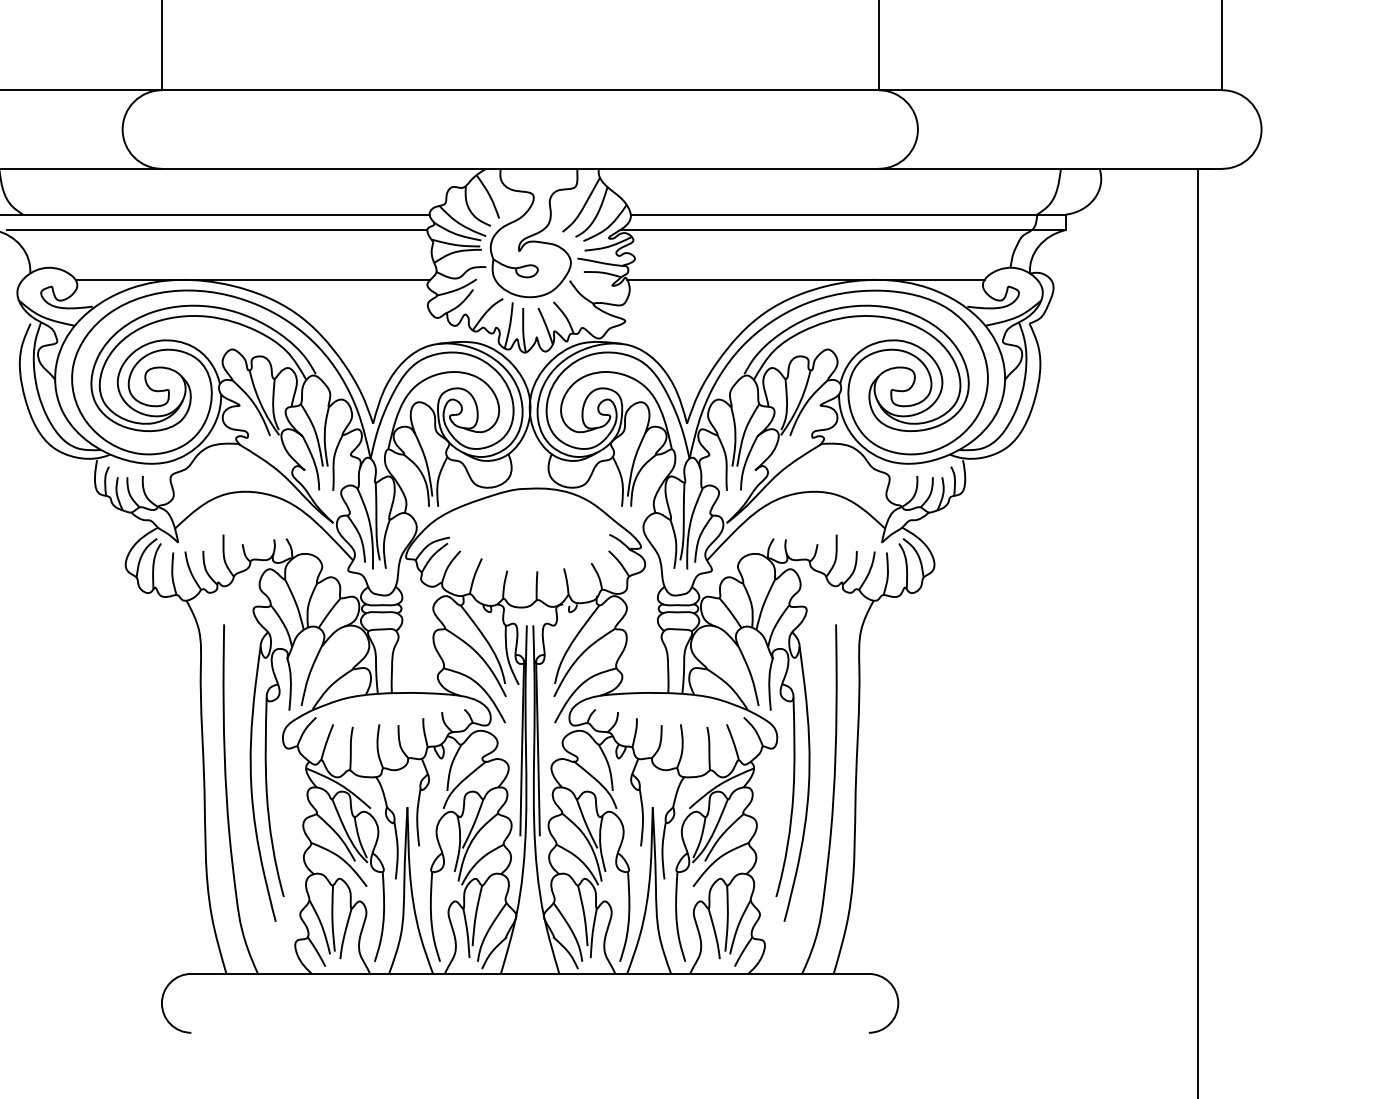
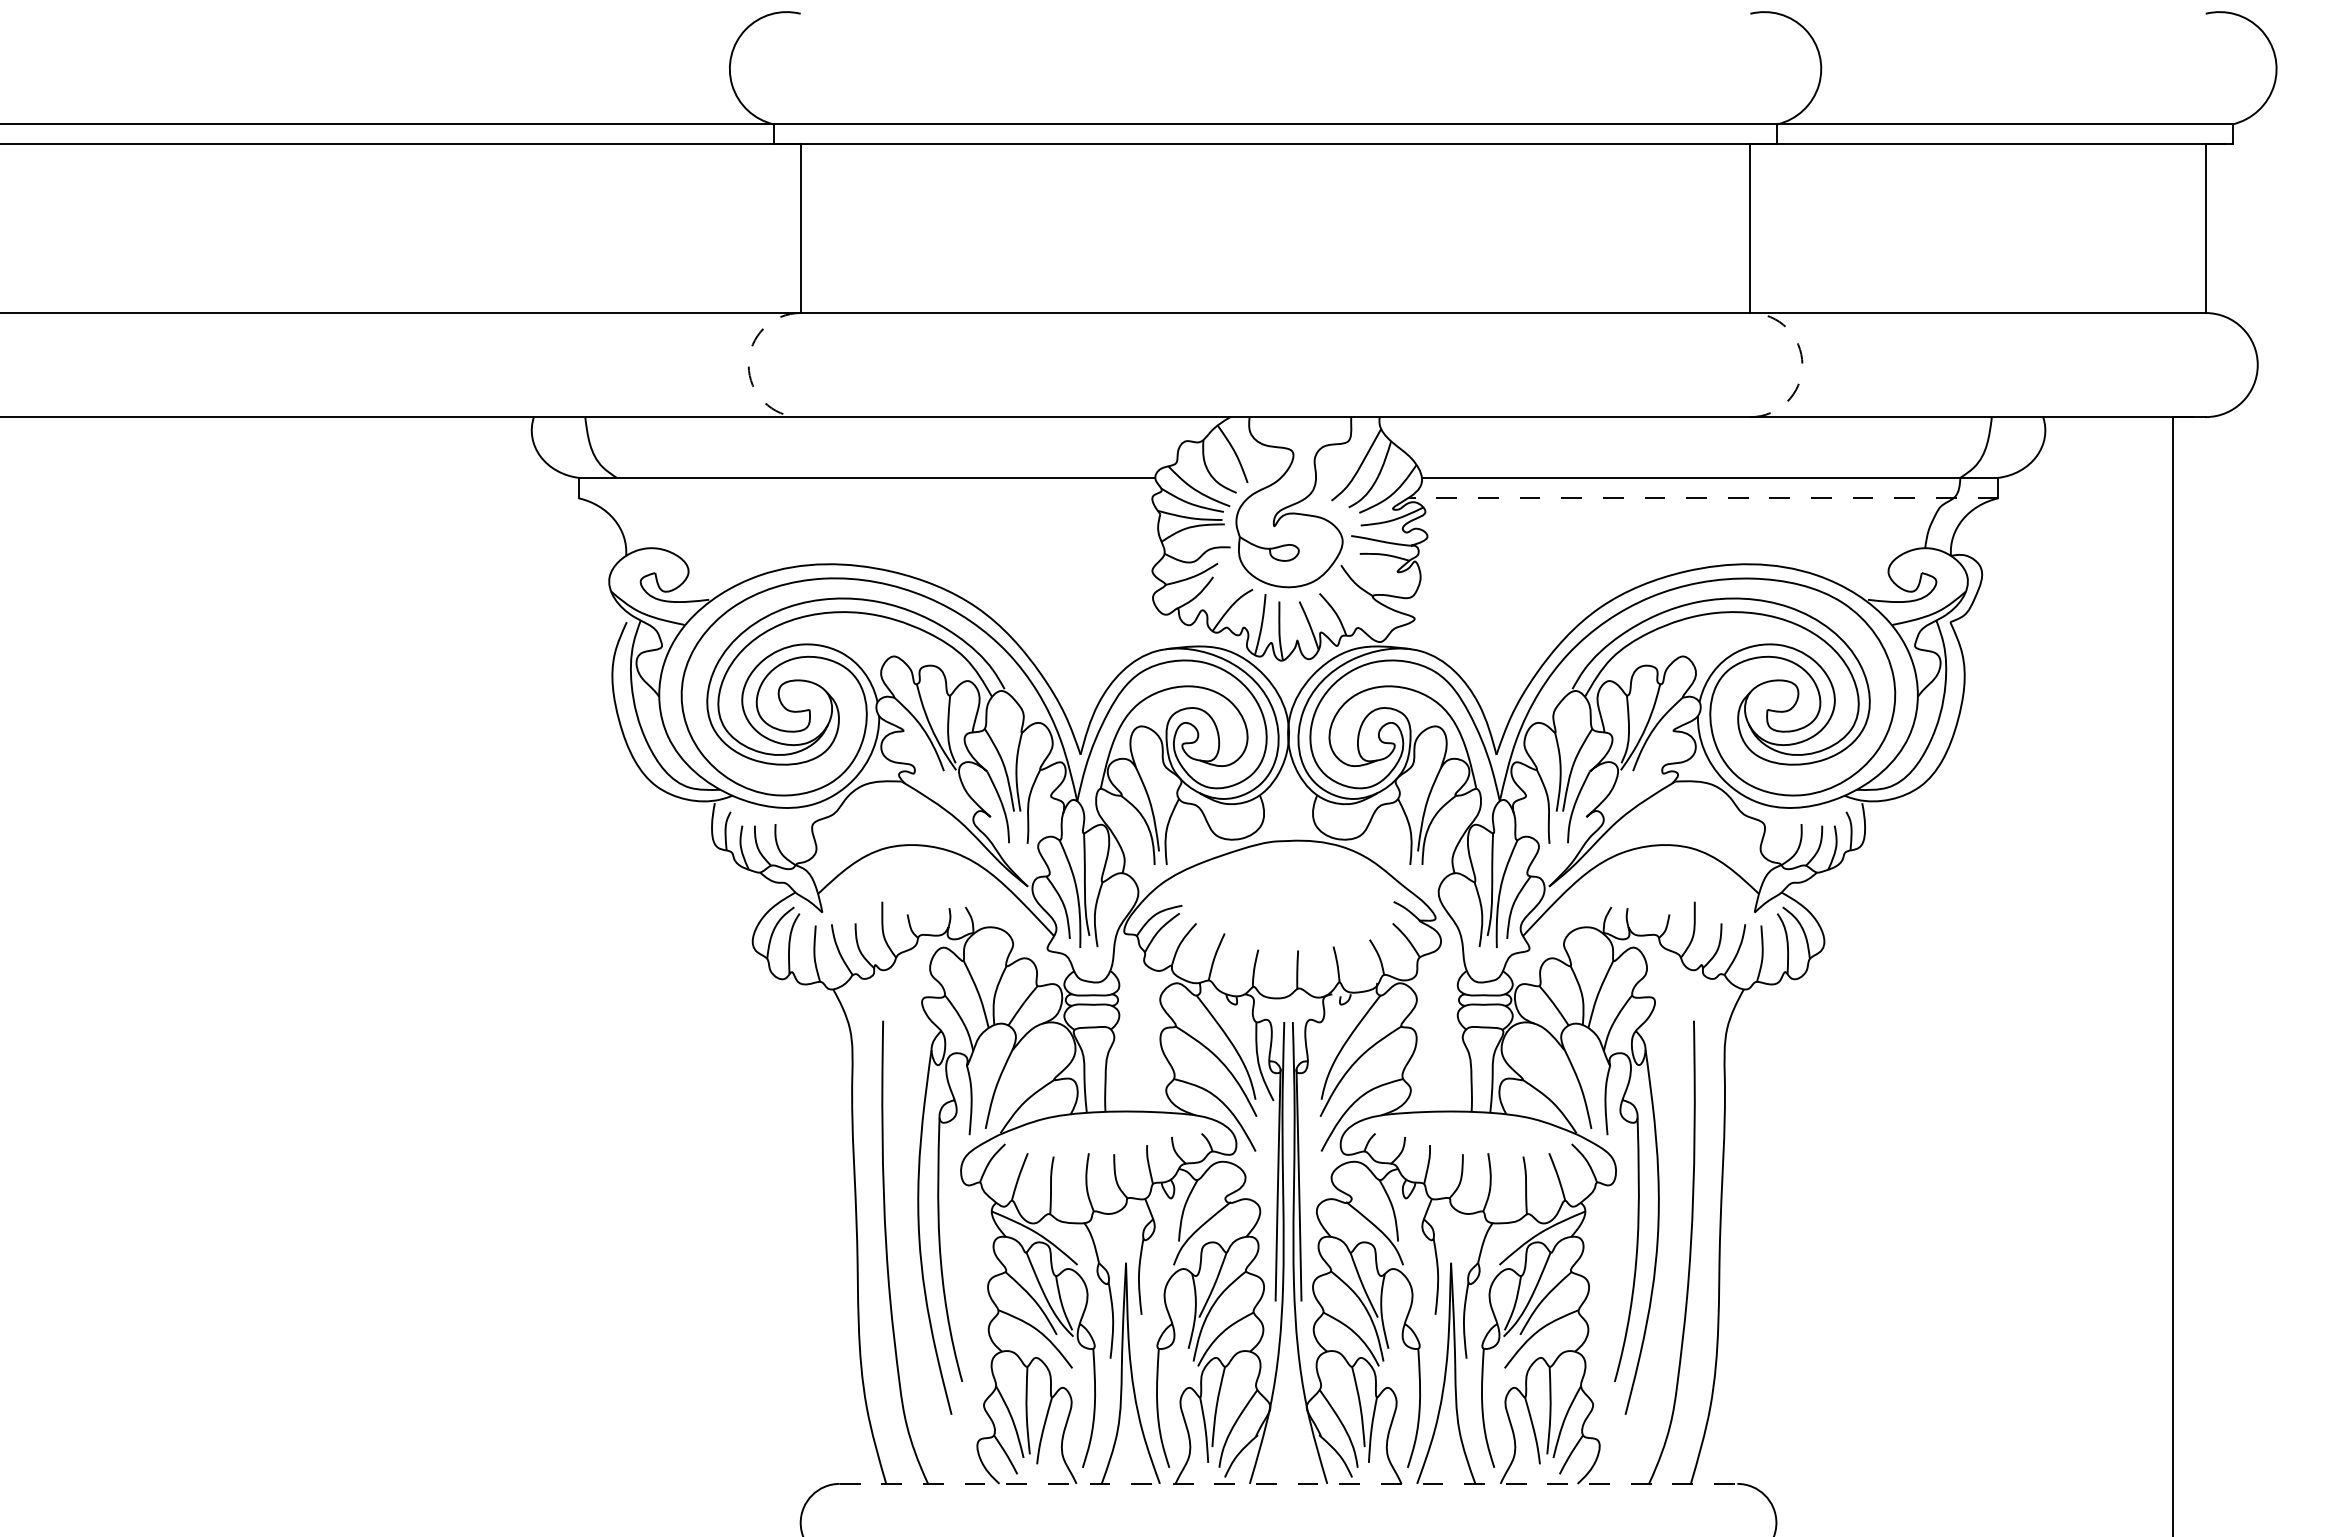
arc: (122, 129) -> (748, 365), solid -> dashed
arc: (917, 129) -> (1802, 365), solid -> dashed
line: (216, 230) -> (873, 498), removed
line: (842, 230) -> (1702, 498), solid -> dashed
line: (253, 280) -> (921, 564), removed
line: (805, 280) -> (1653, 564), removed
line: (530, 973) -> (1288, 1483), solid -> dashed

